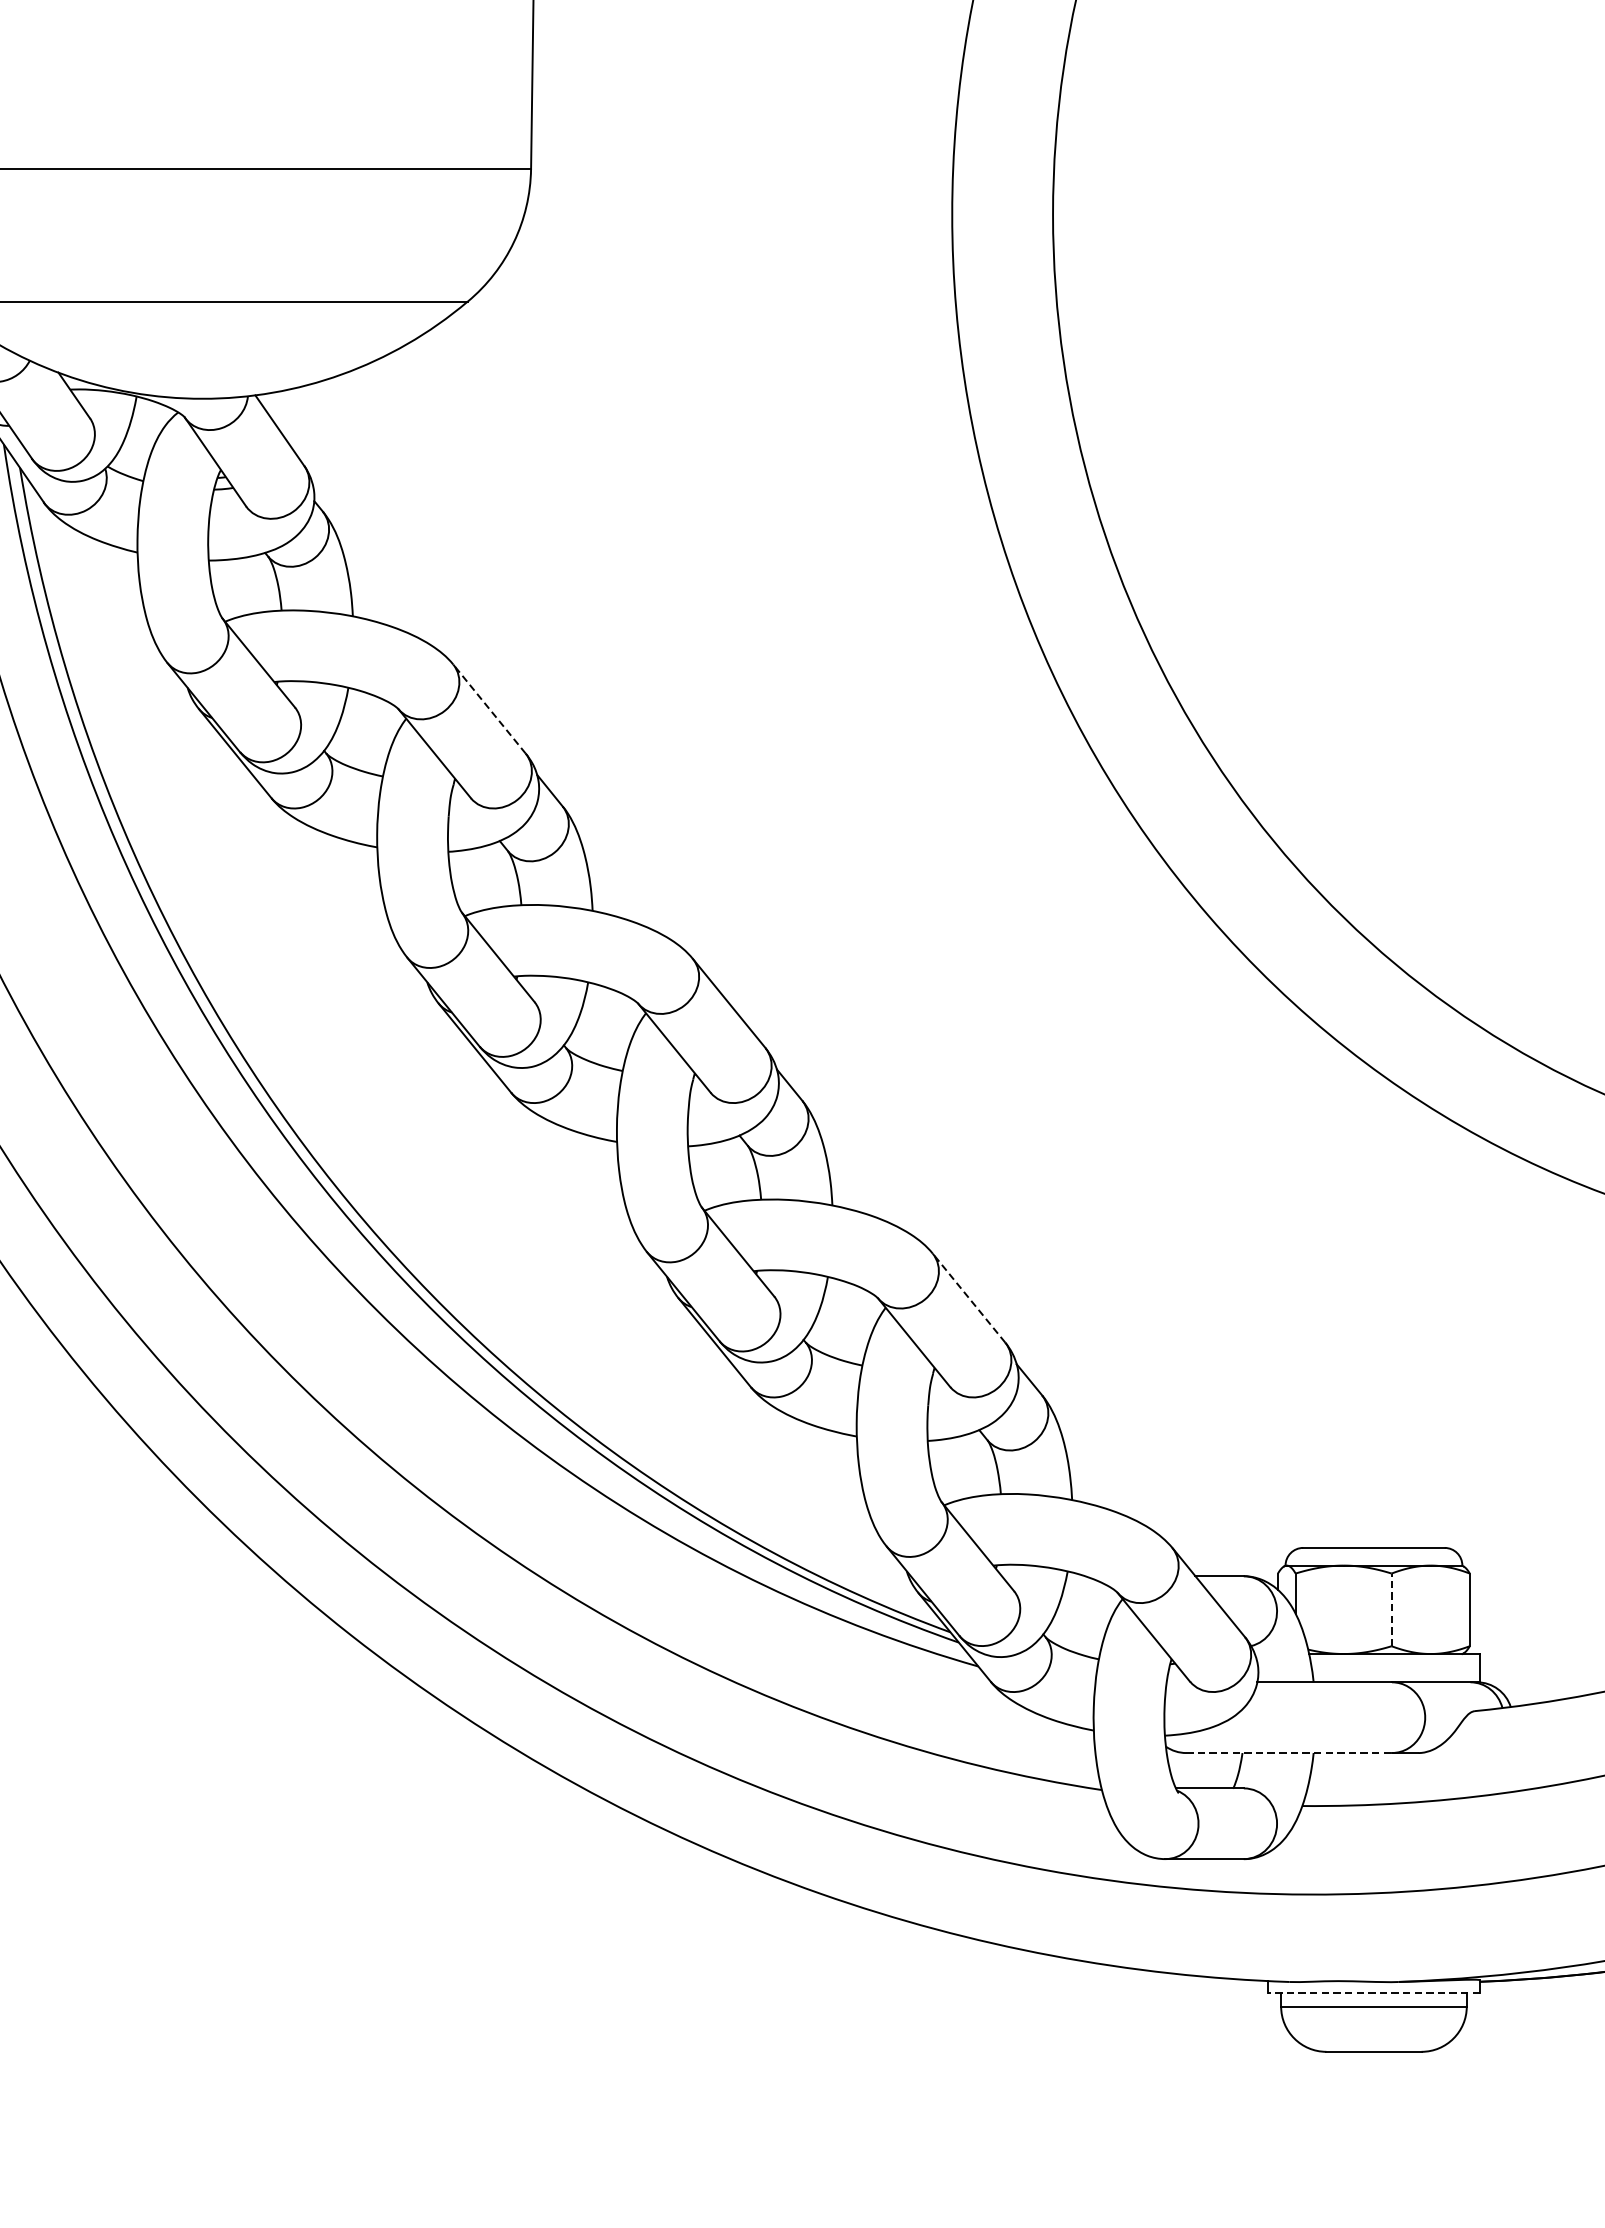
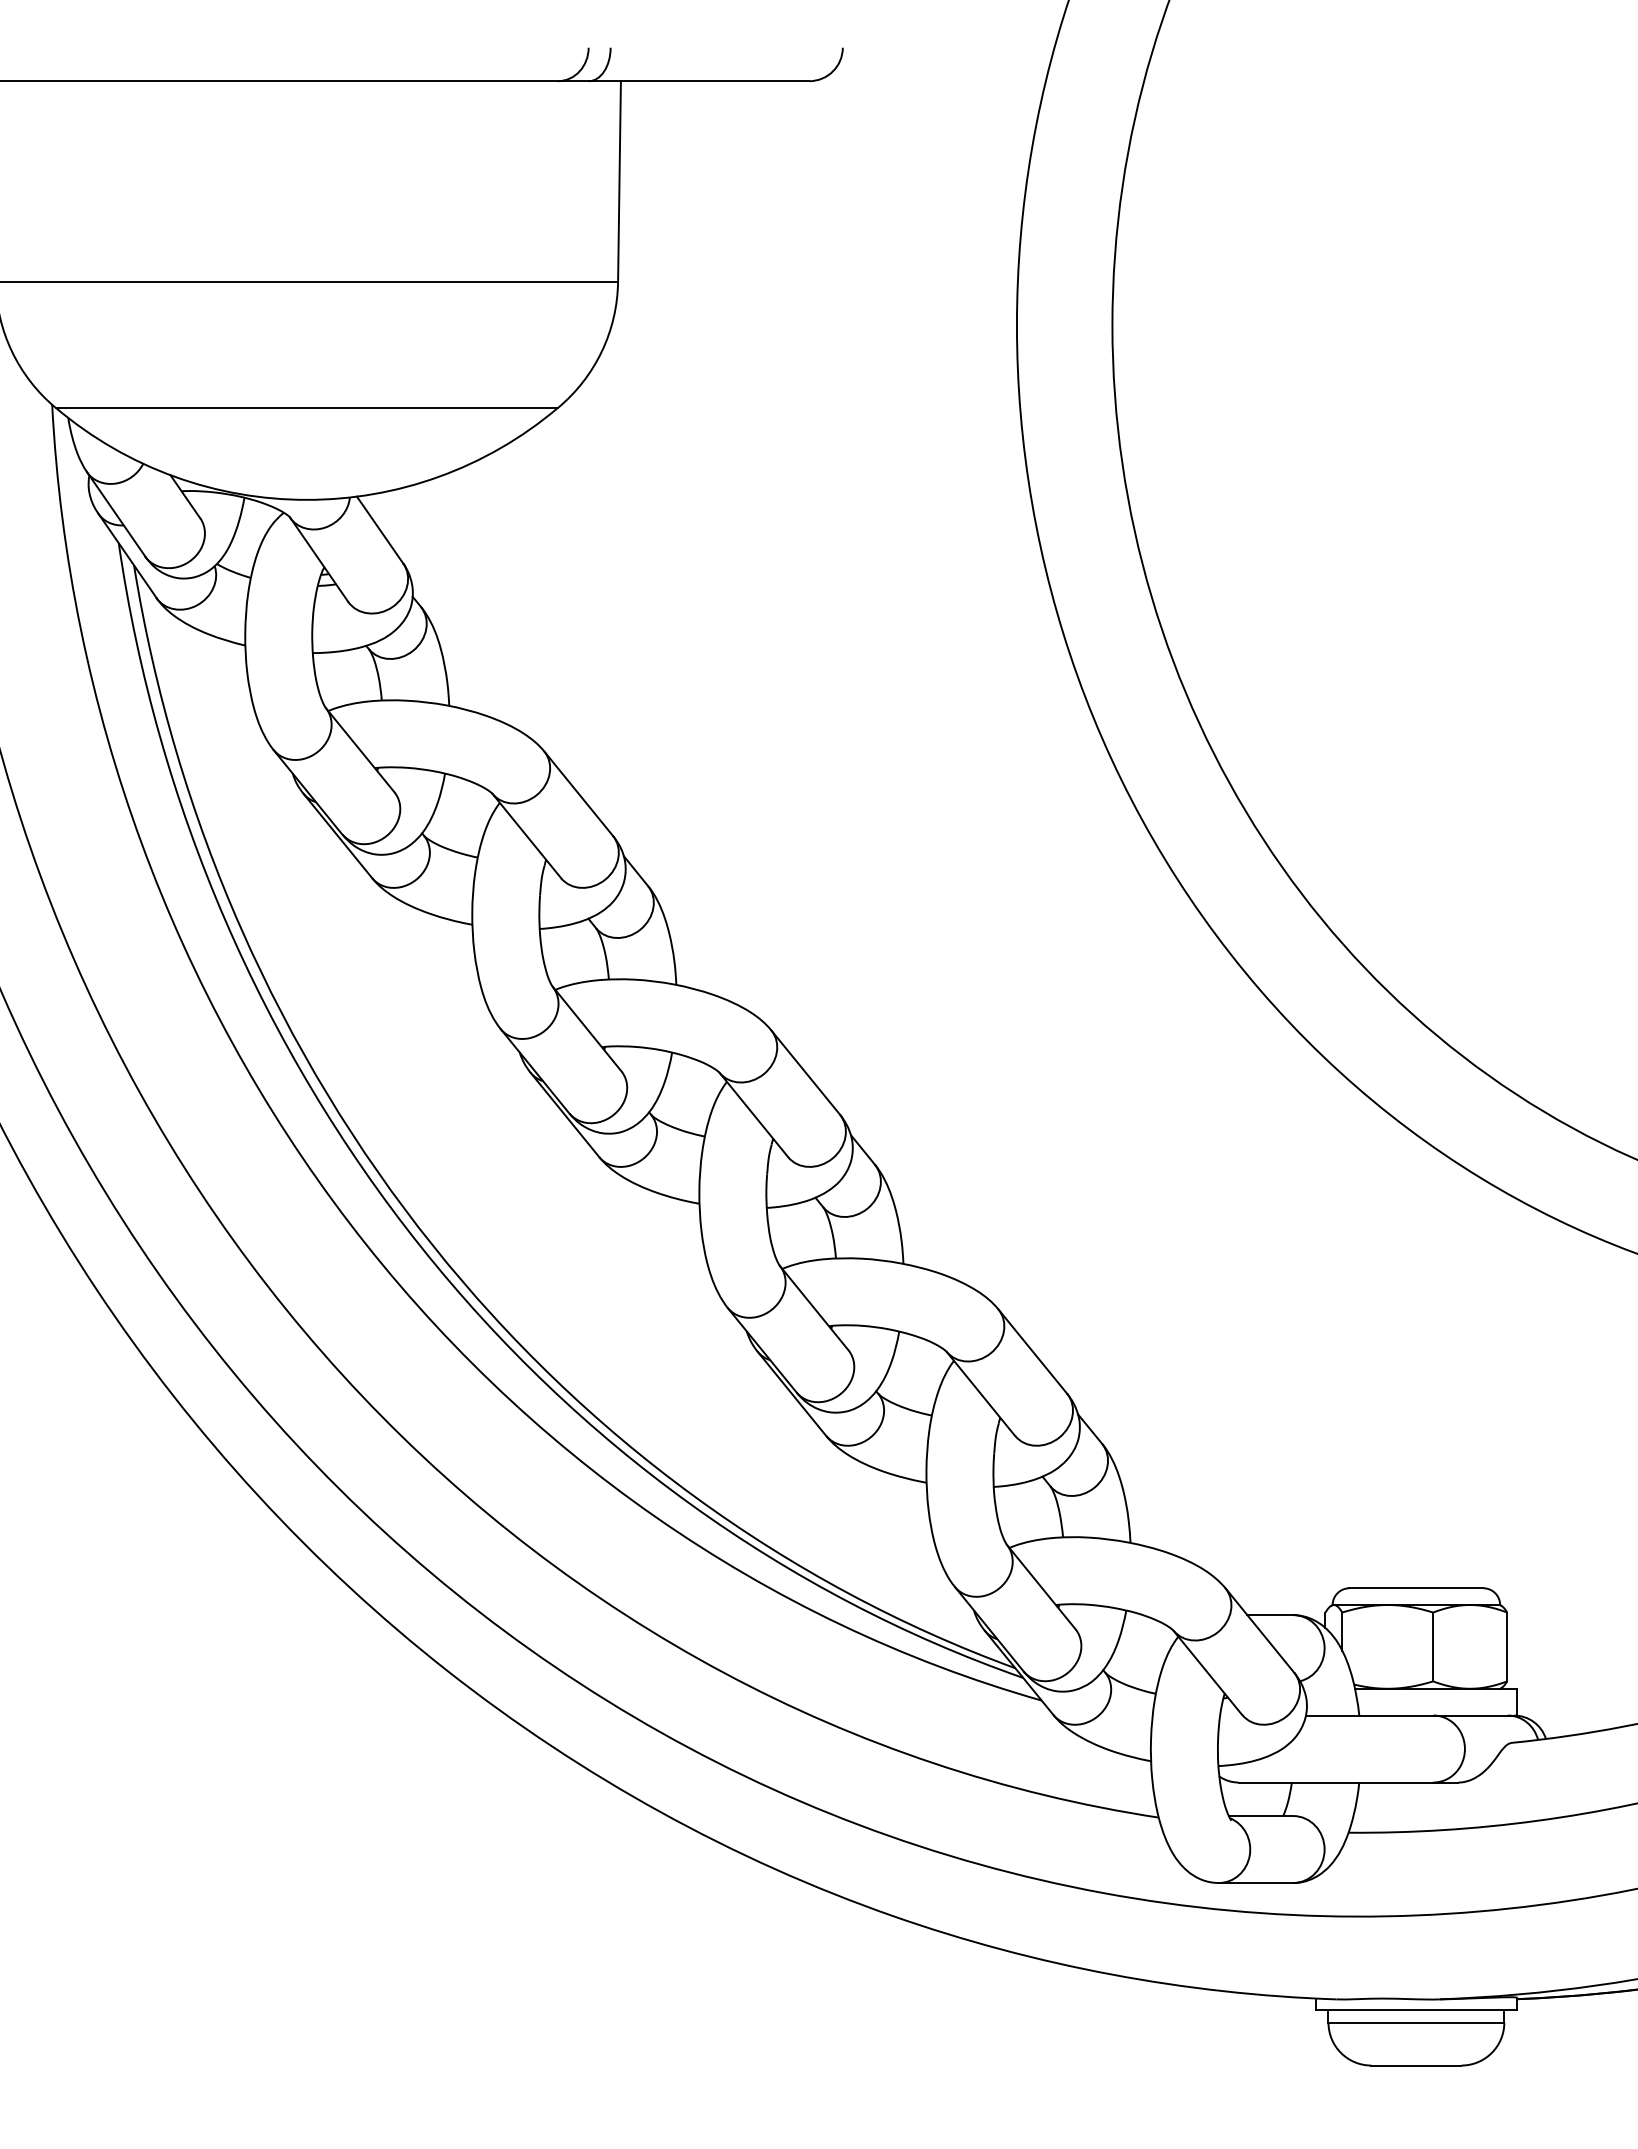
line: (489, 708) -> (578, 793), dashed -> solid
line: (968, 1297) -> (1032, 1351), dashed -> solid
line: (1392, 1609) -> (1433, 1646), dashed -> solid
line: (1289, 1752) -> (1336, 1782), dashed -> solid
line: (1373, 1993) -> (1415, 2010), dashed -> solid

